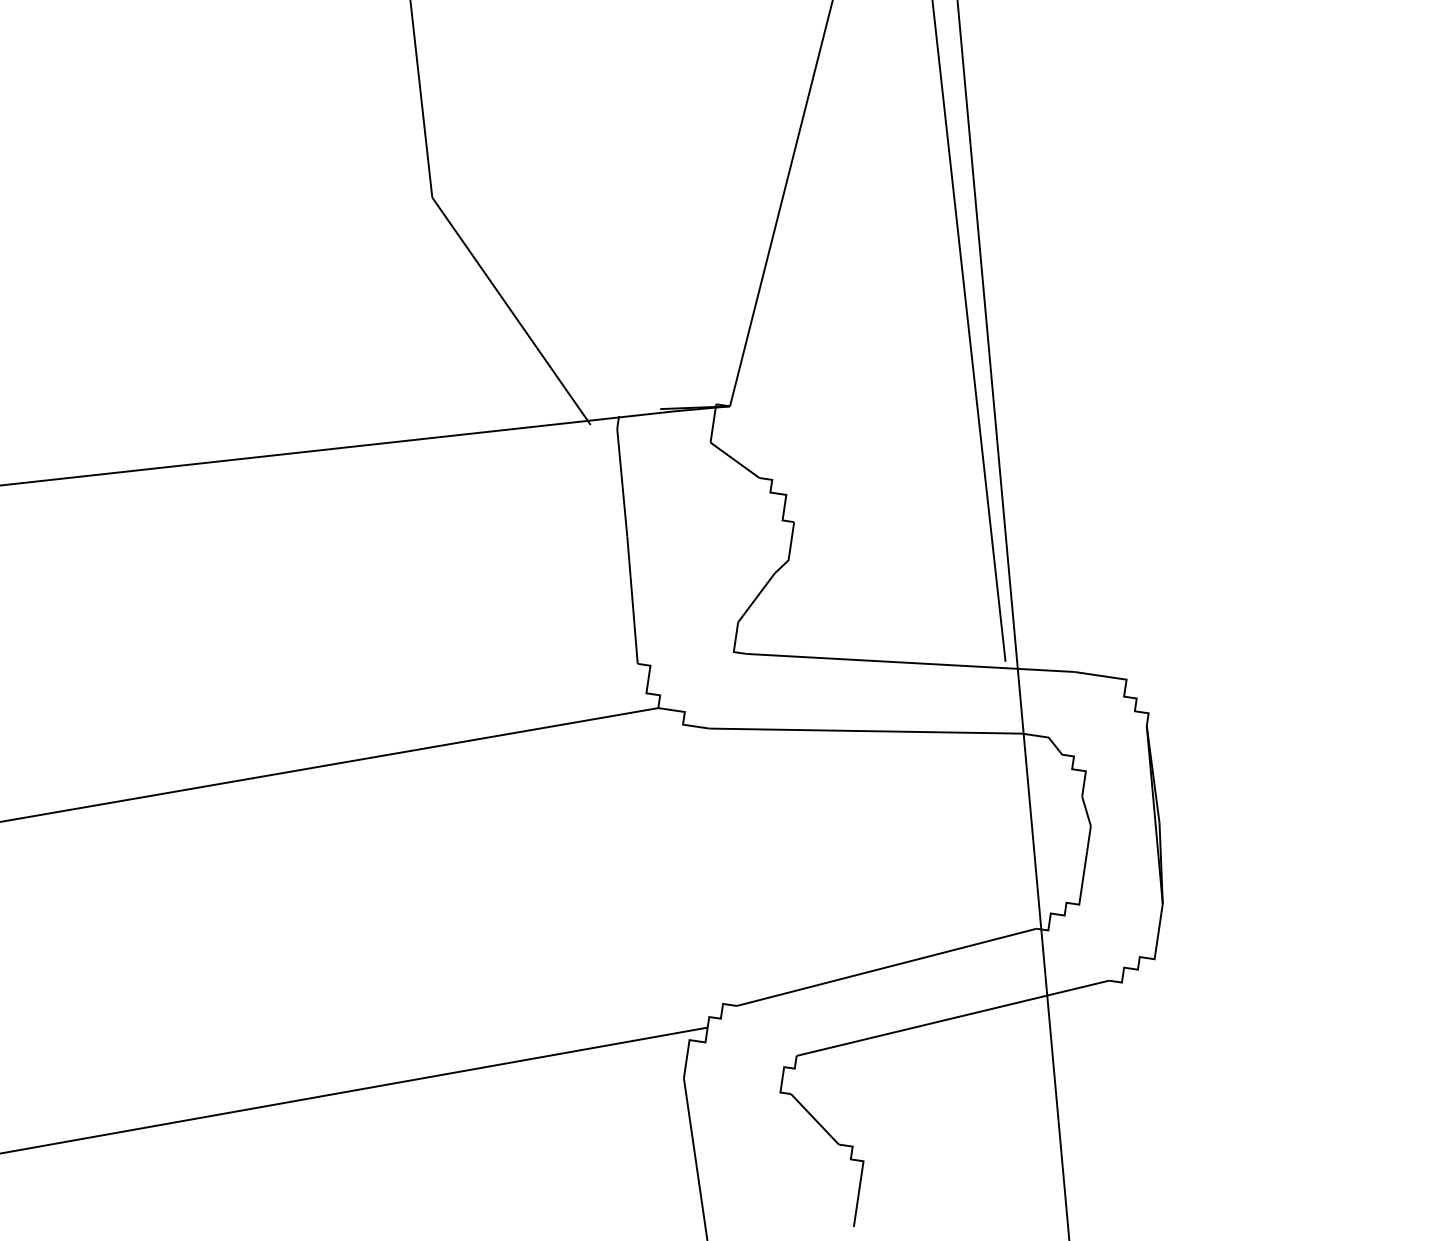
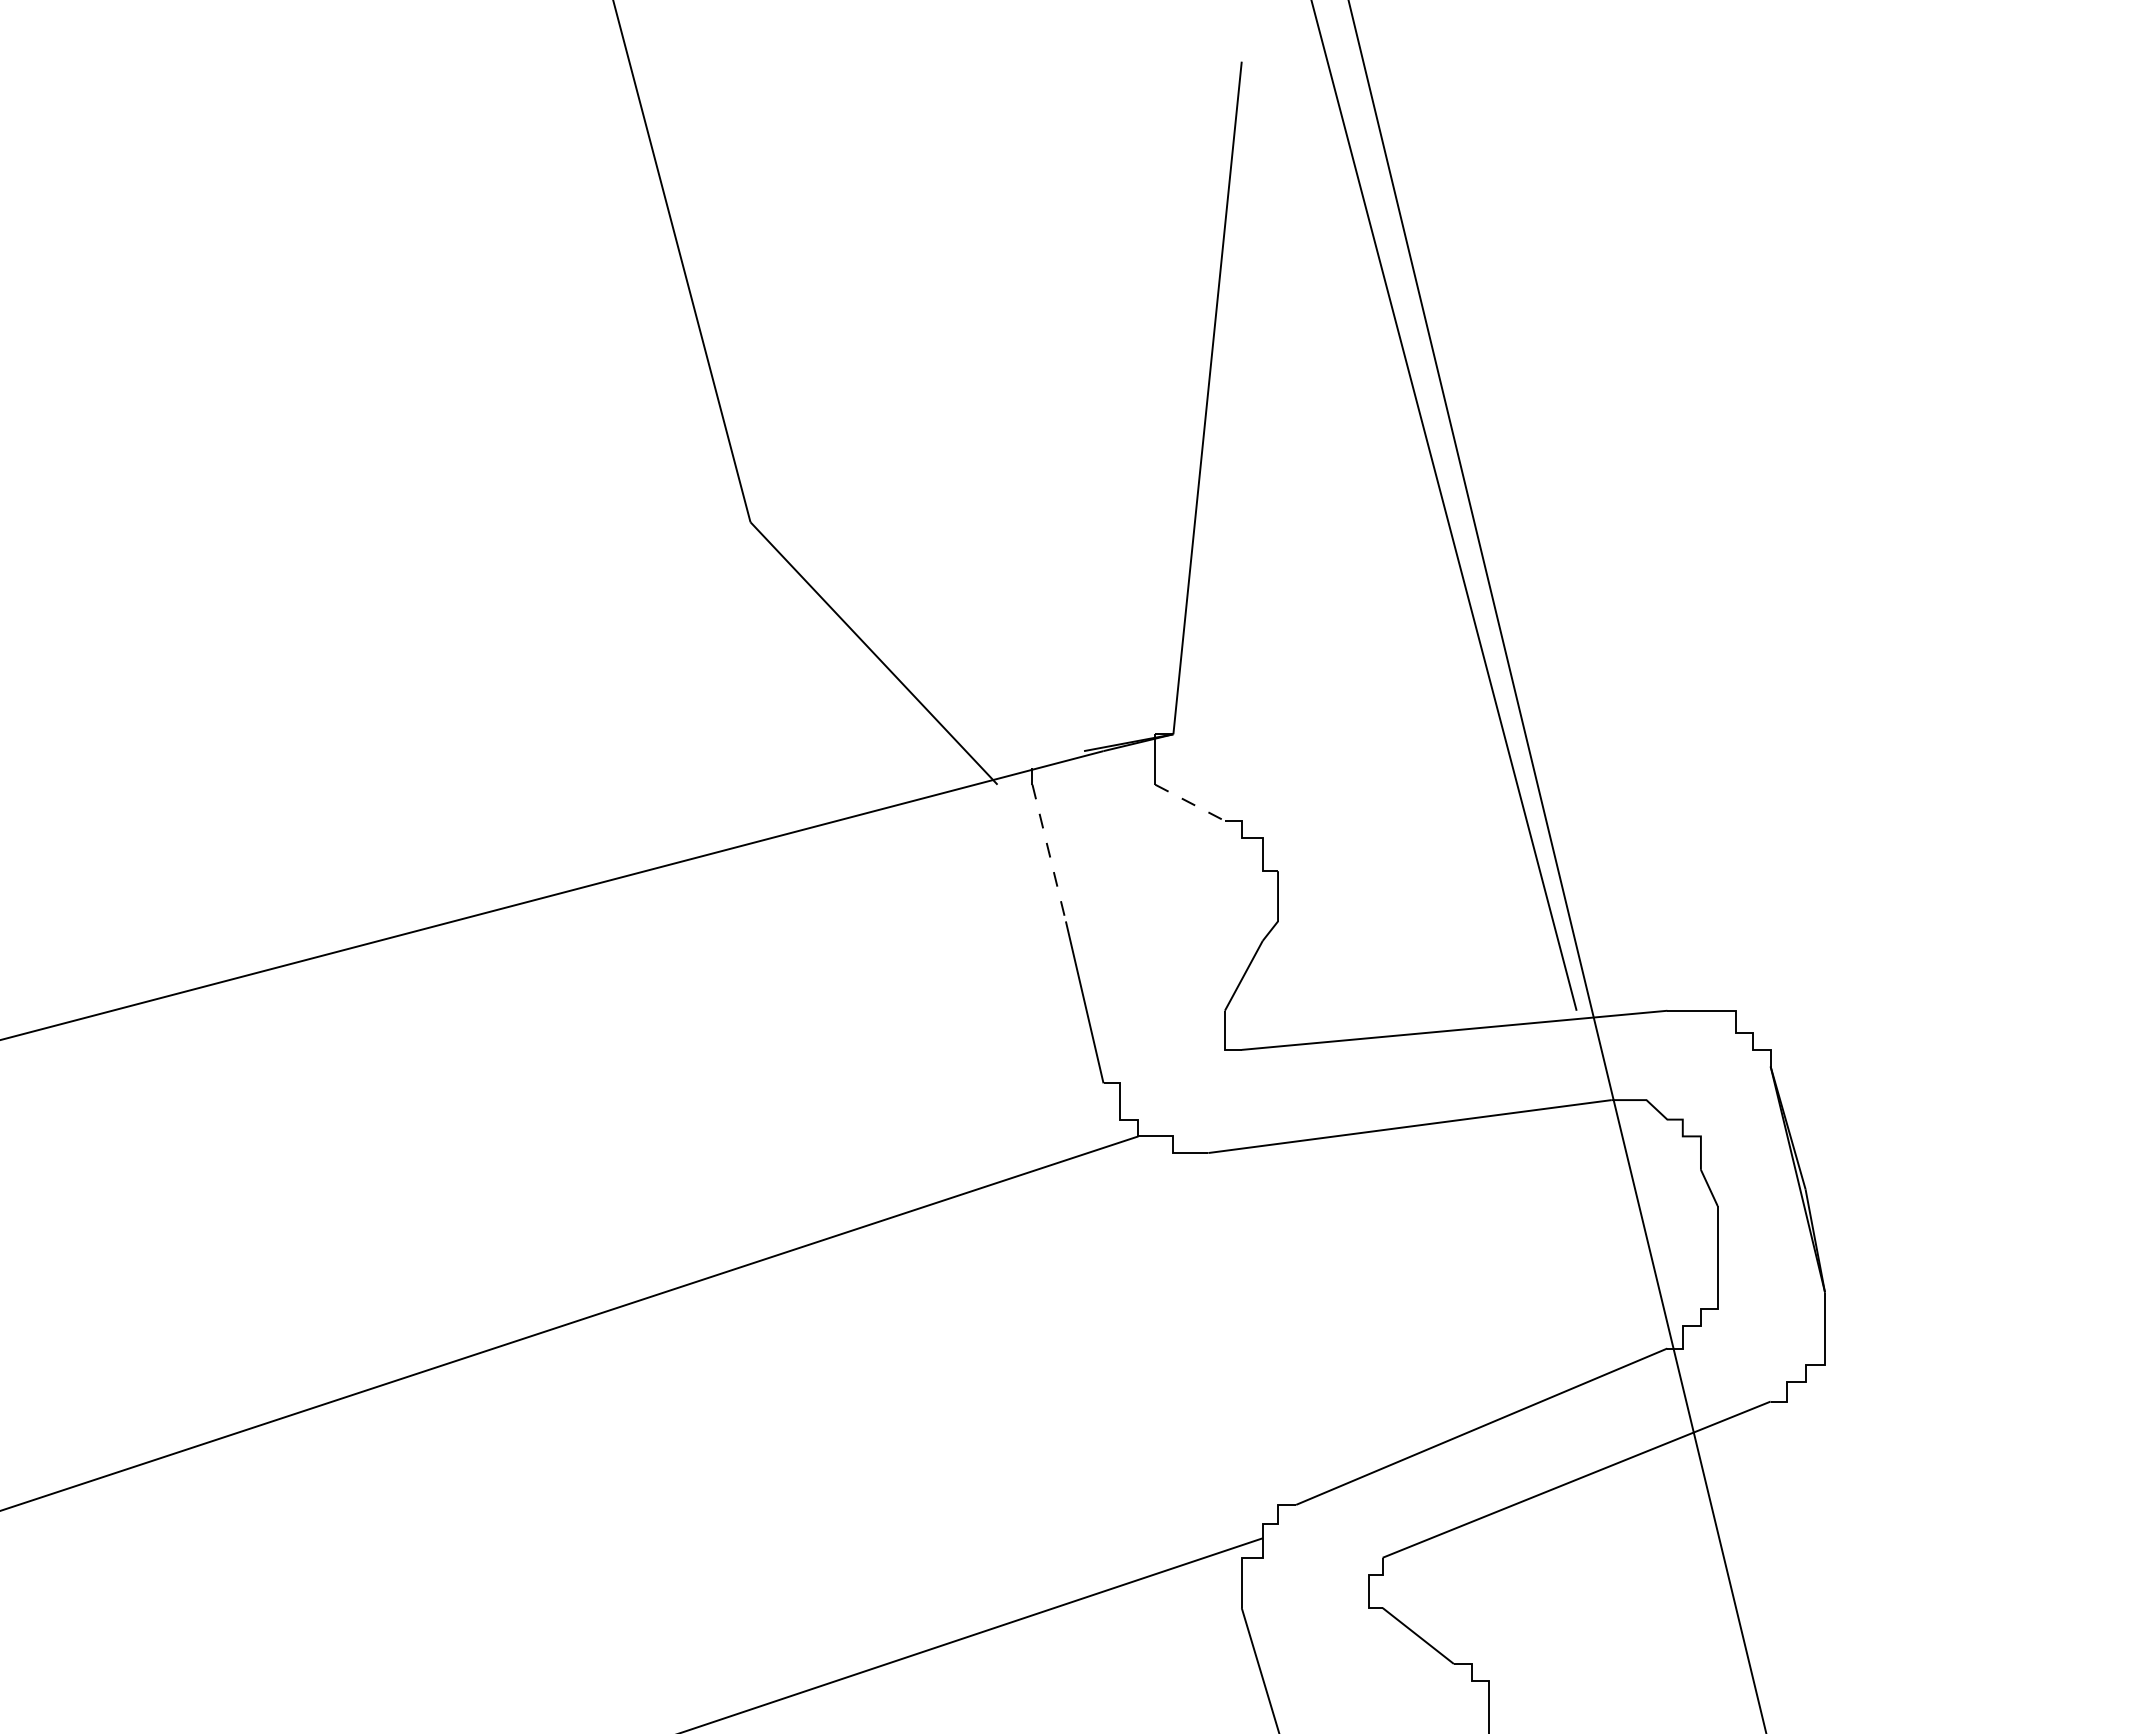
line: (735, 460) -> (1190, 803), solid -> dashed
line: (622, 483) -> (1049, 853), solid -> dashed

